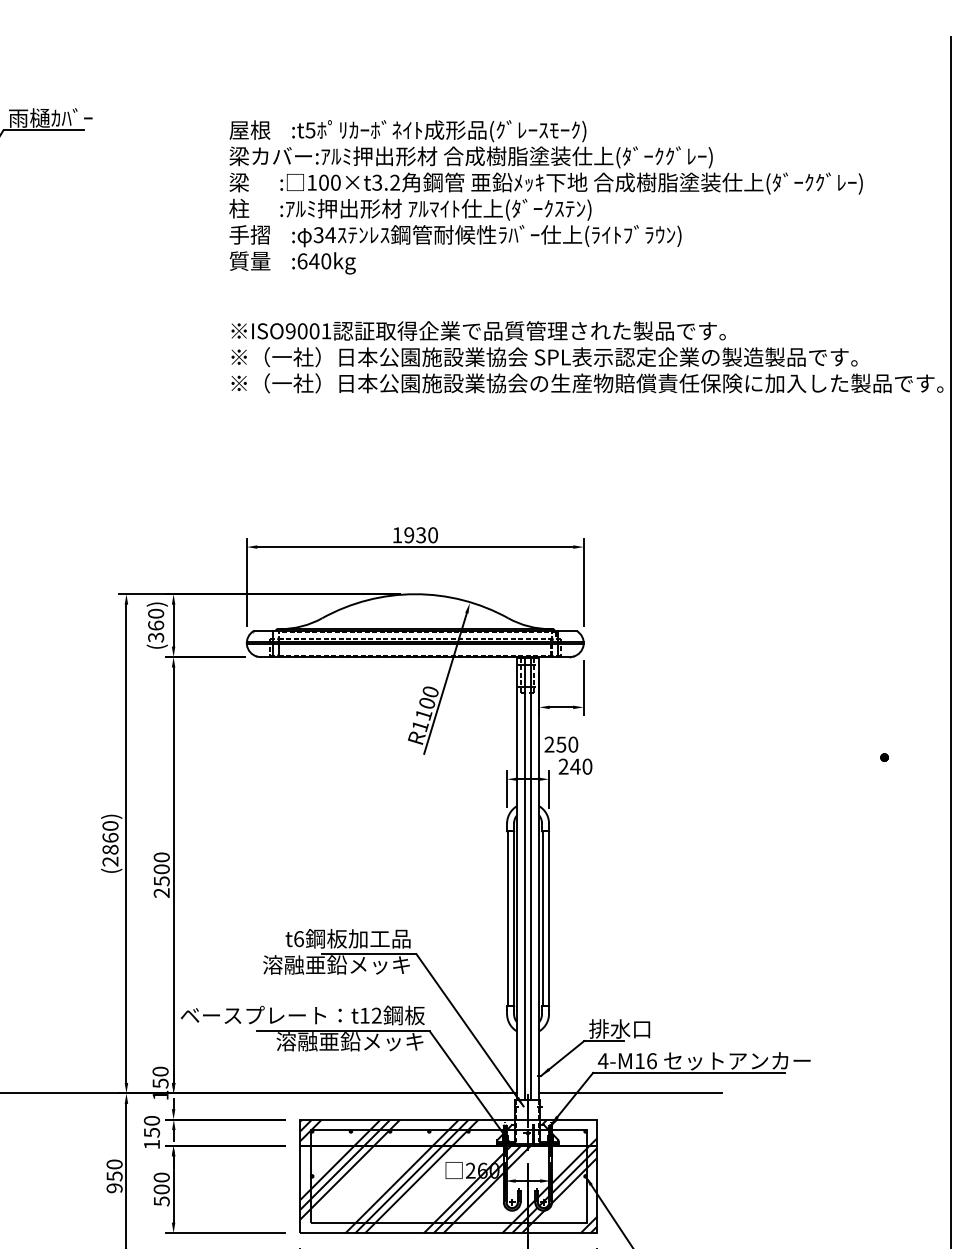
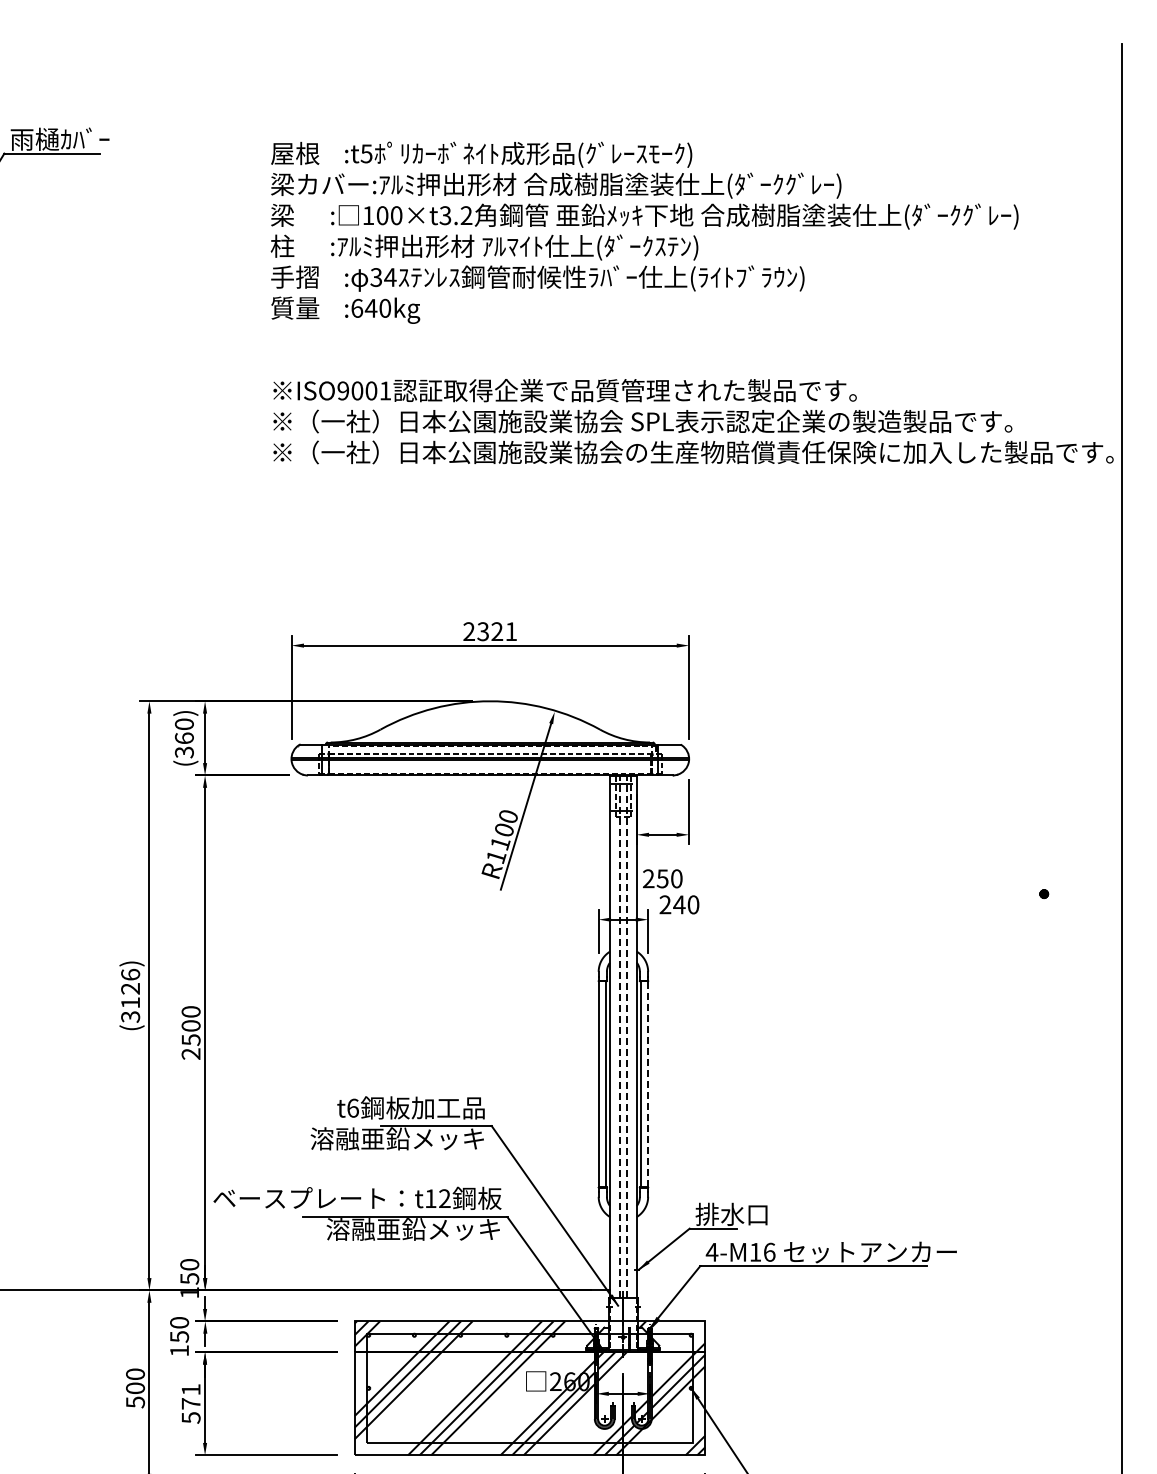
text: (415, 535) -> (490, 631), 1930 -> 2321
text: (110, 843) -> (130, 995), (2860) -> (3126)
line: (524, 878) -> (619, 1036), solid -> dashed
line: (530, 878) -> (626, 1036), solid -> dashed
line: (548, 918) -> (647, 1083), solid -> dashed
line: (630, 1093) -> (744, 1290), removed
text: (114, 1182) -> (135, 1395), 950 -> 500
text: (161, 1183) -> (190, 1396), 500 -> 571

